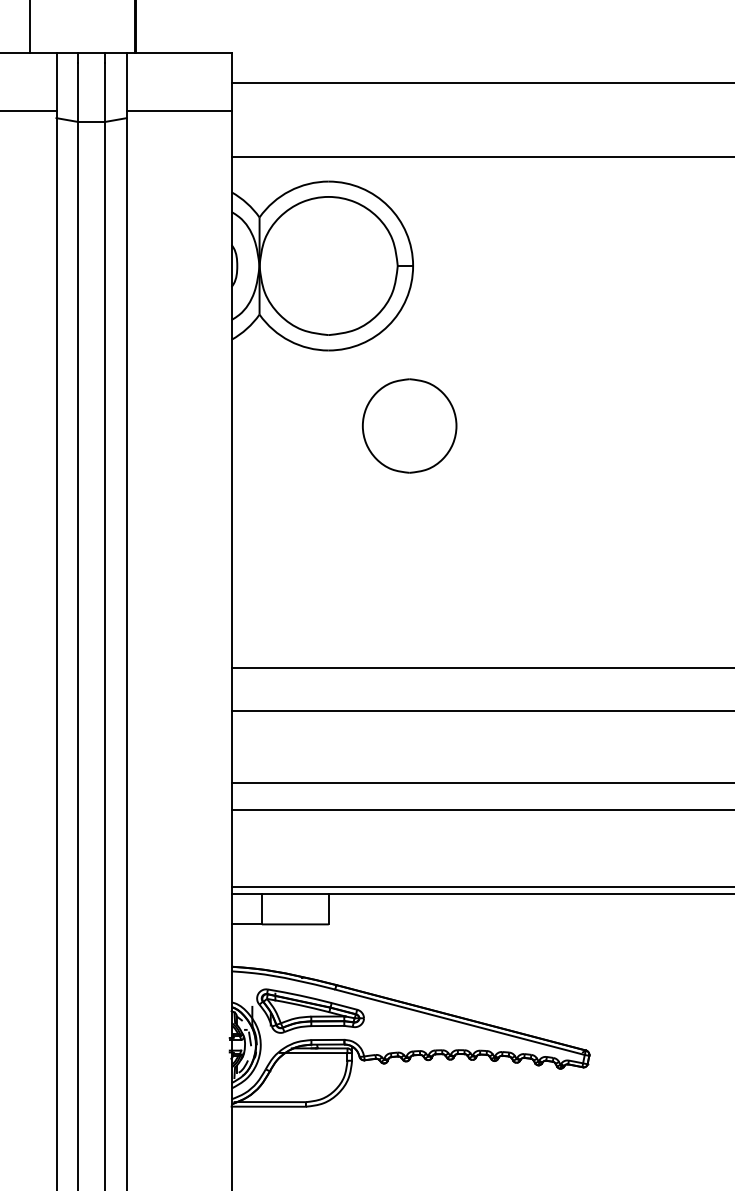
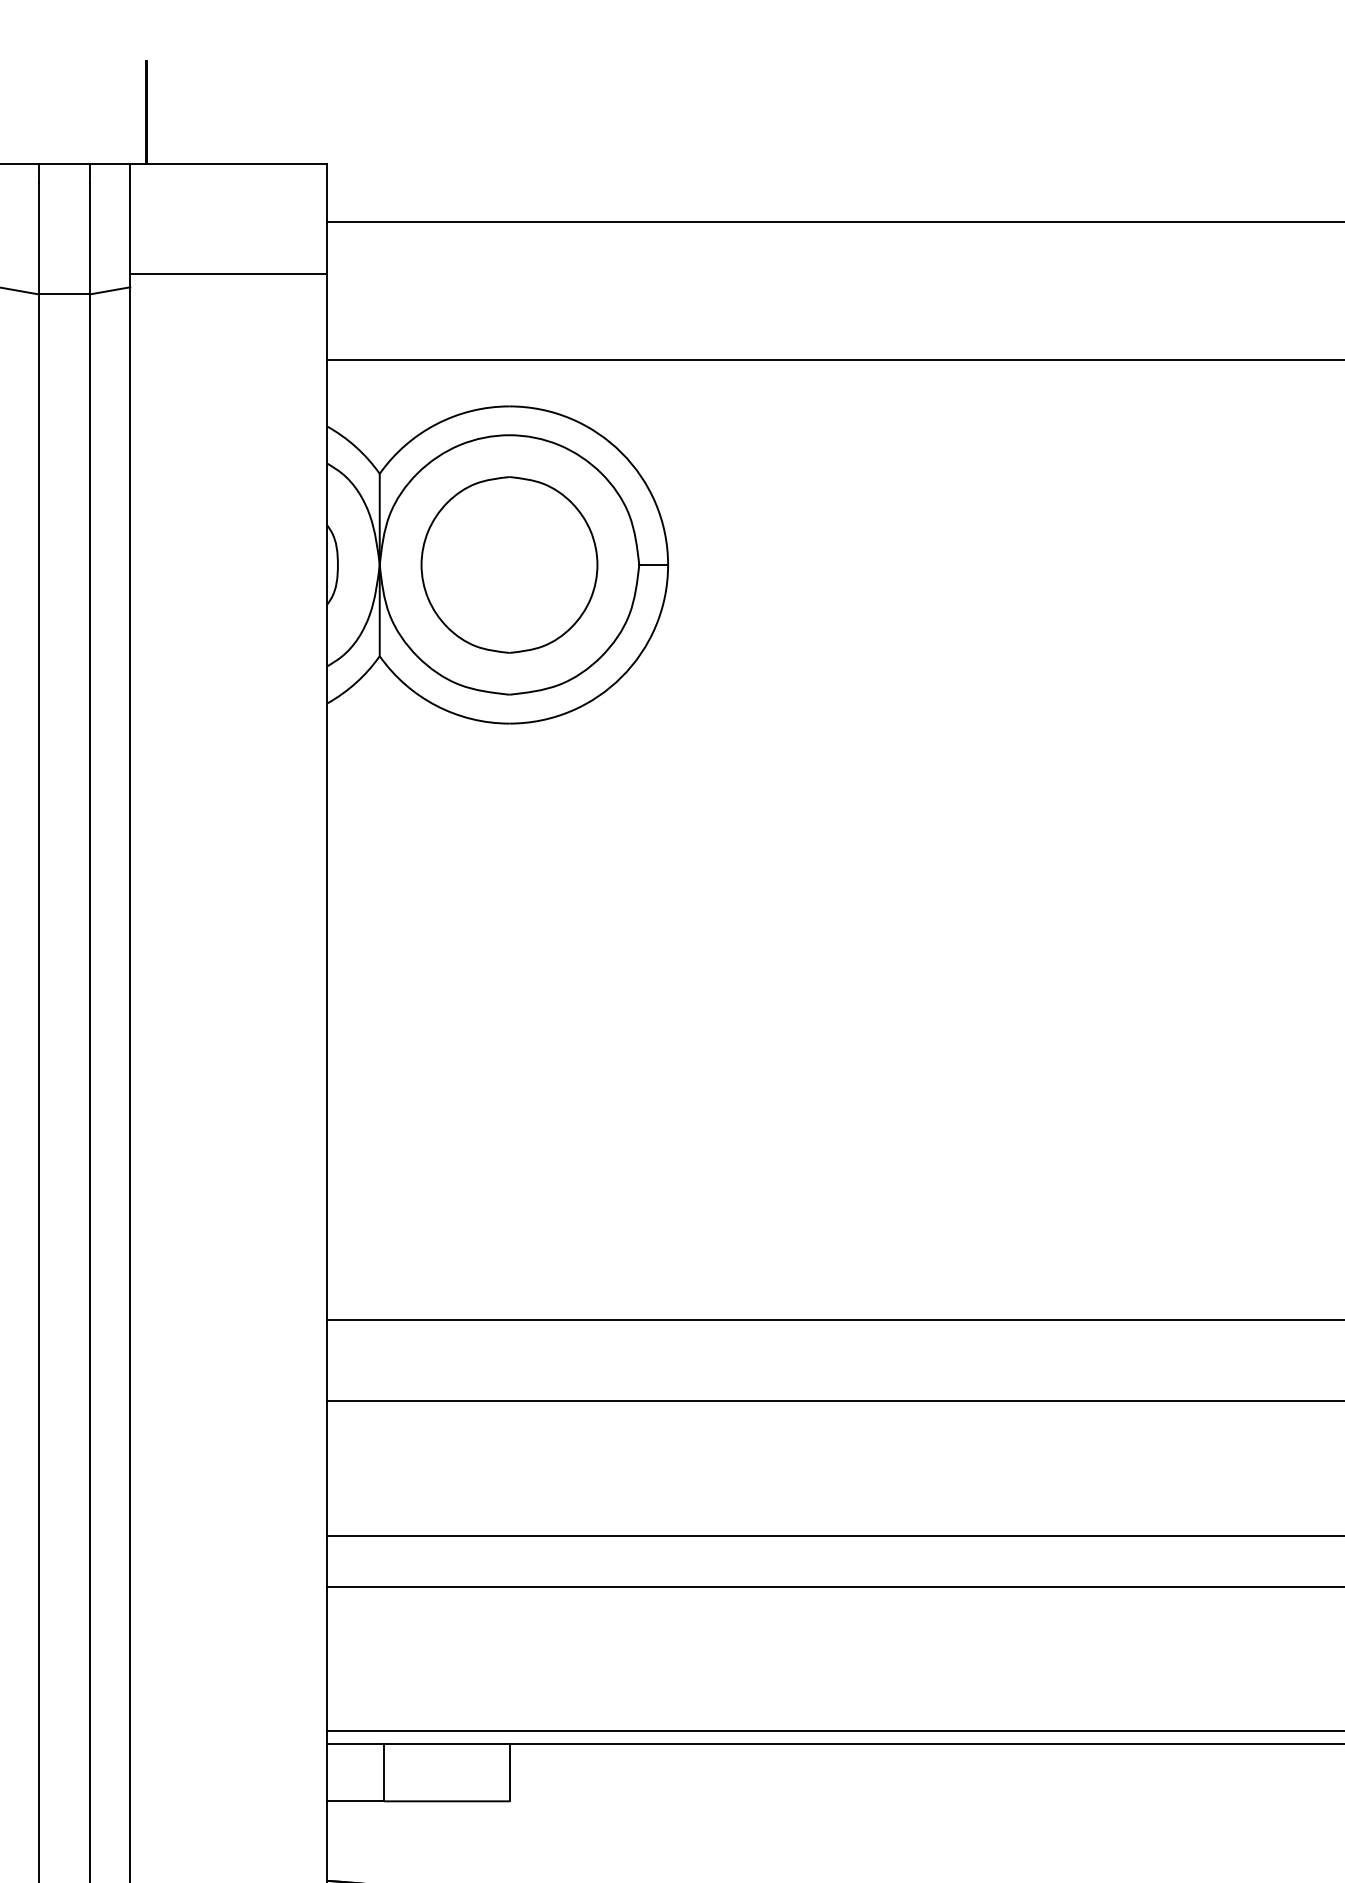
part: (409, 425) -> (509, 563), moved

